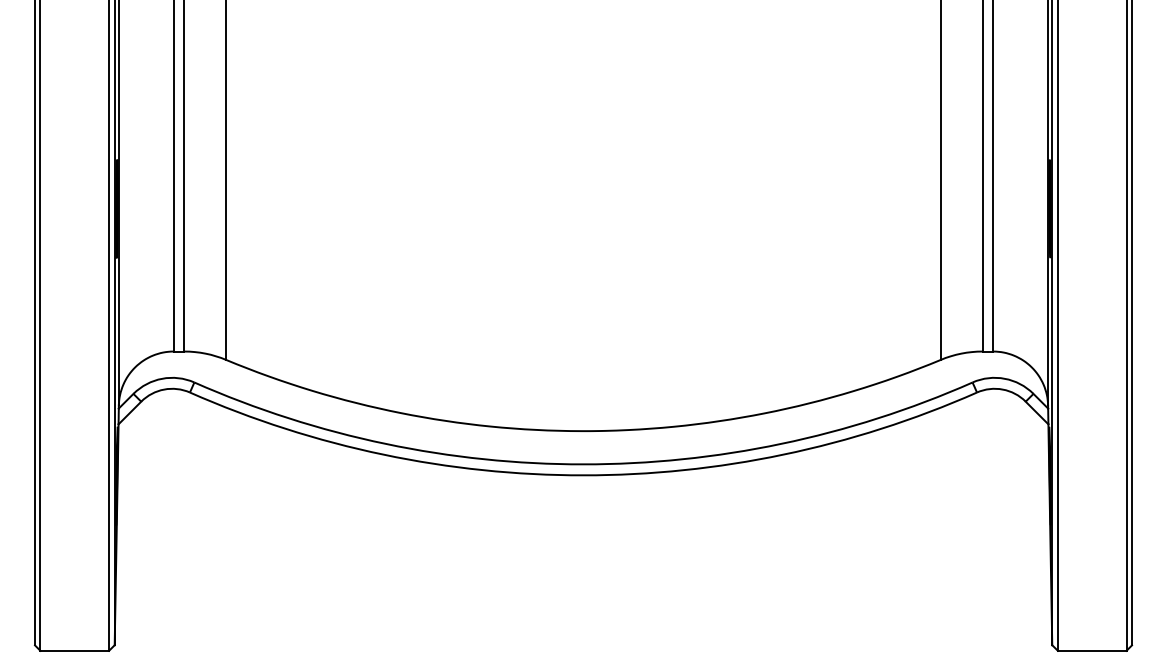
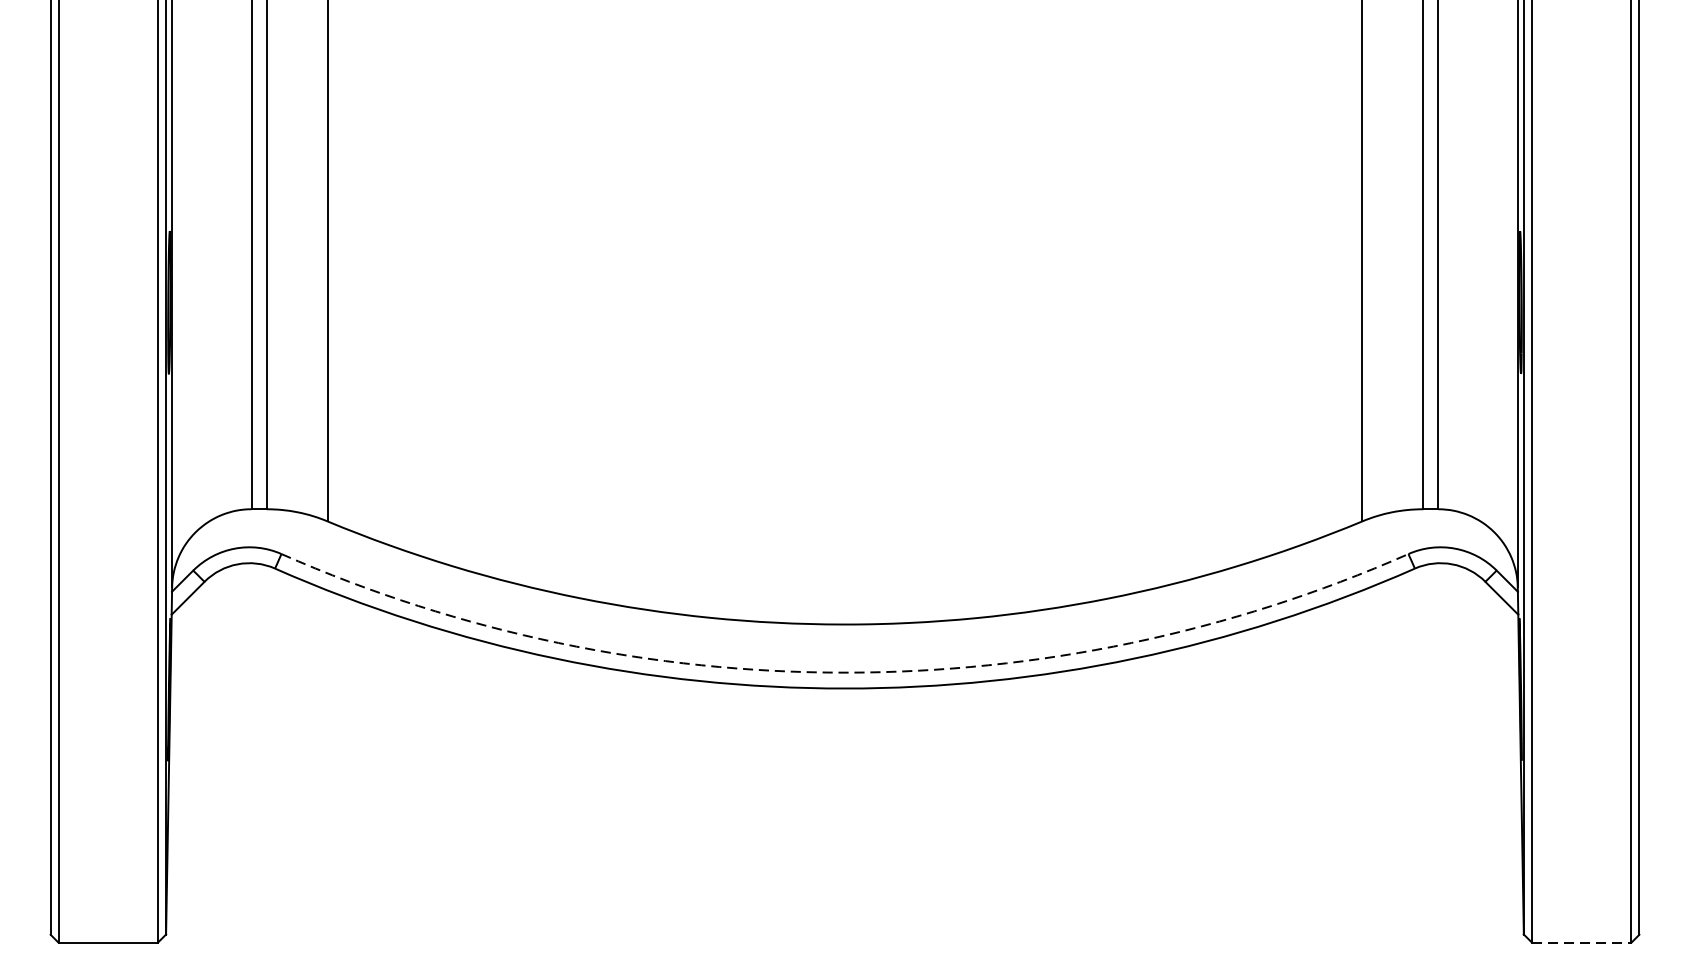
arc: (583, 464) -> (845, 672), solid -> dashed
line: (1092, 650) -> (1582, 942), solid -> dashed

